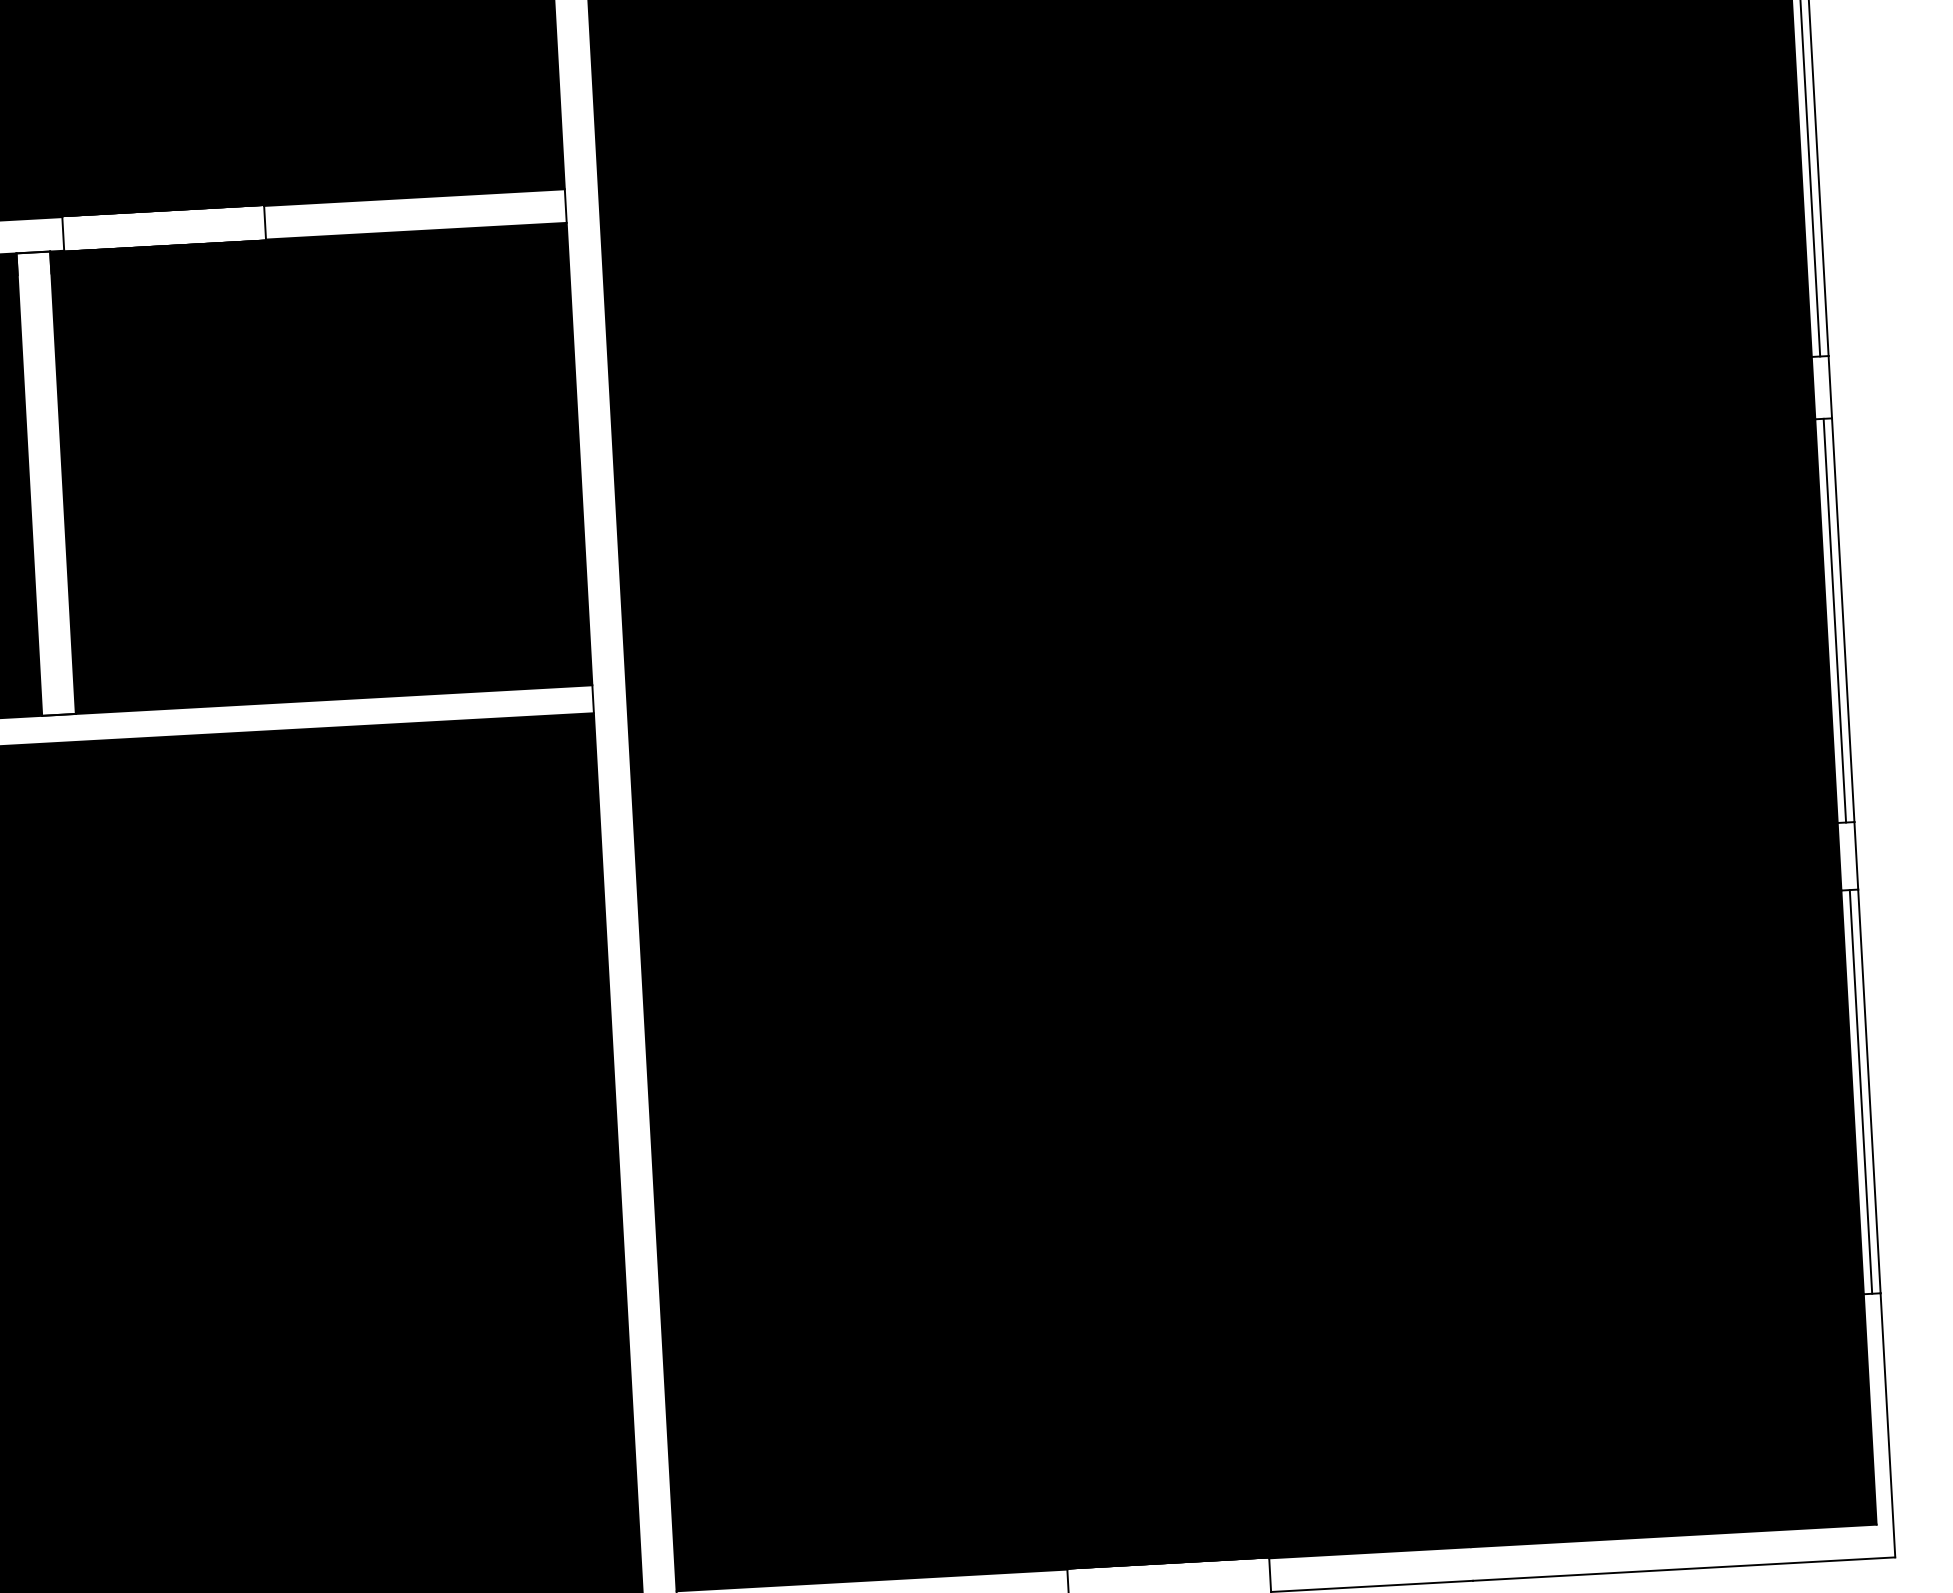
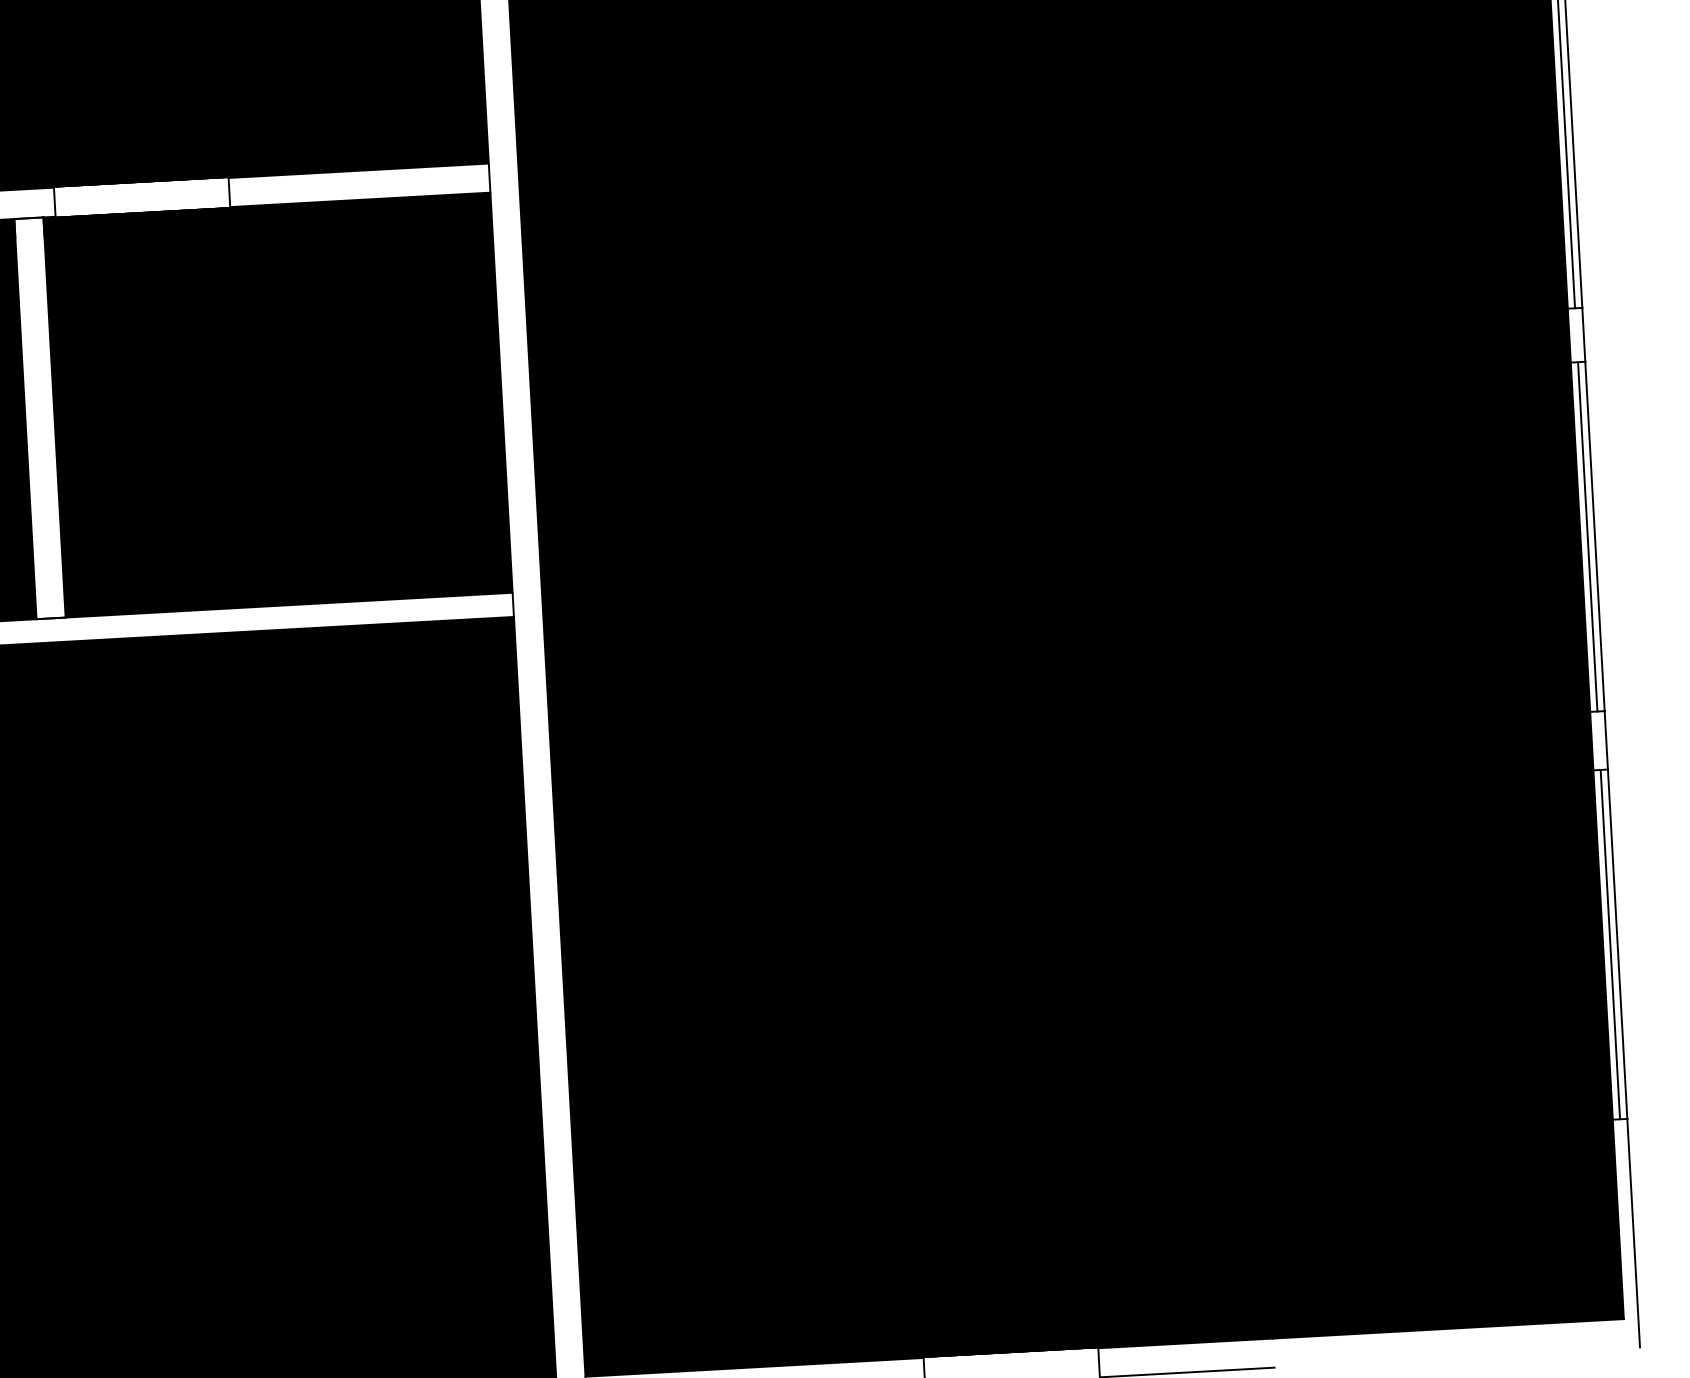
line: (1683, 1568) -> (1456, 1357), removed

